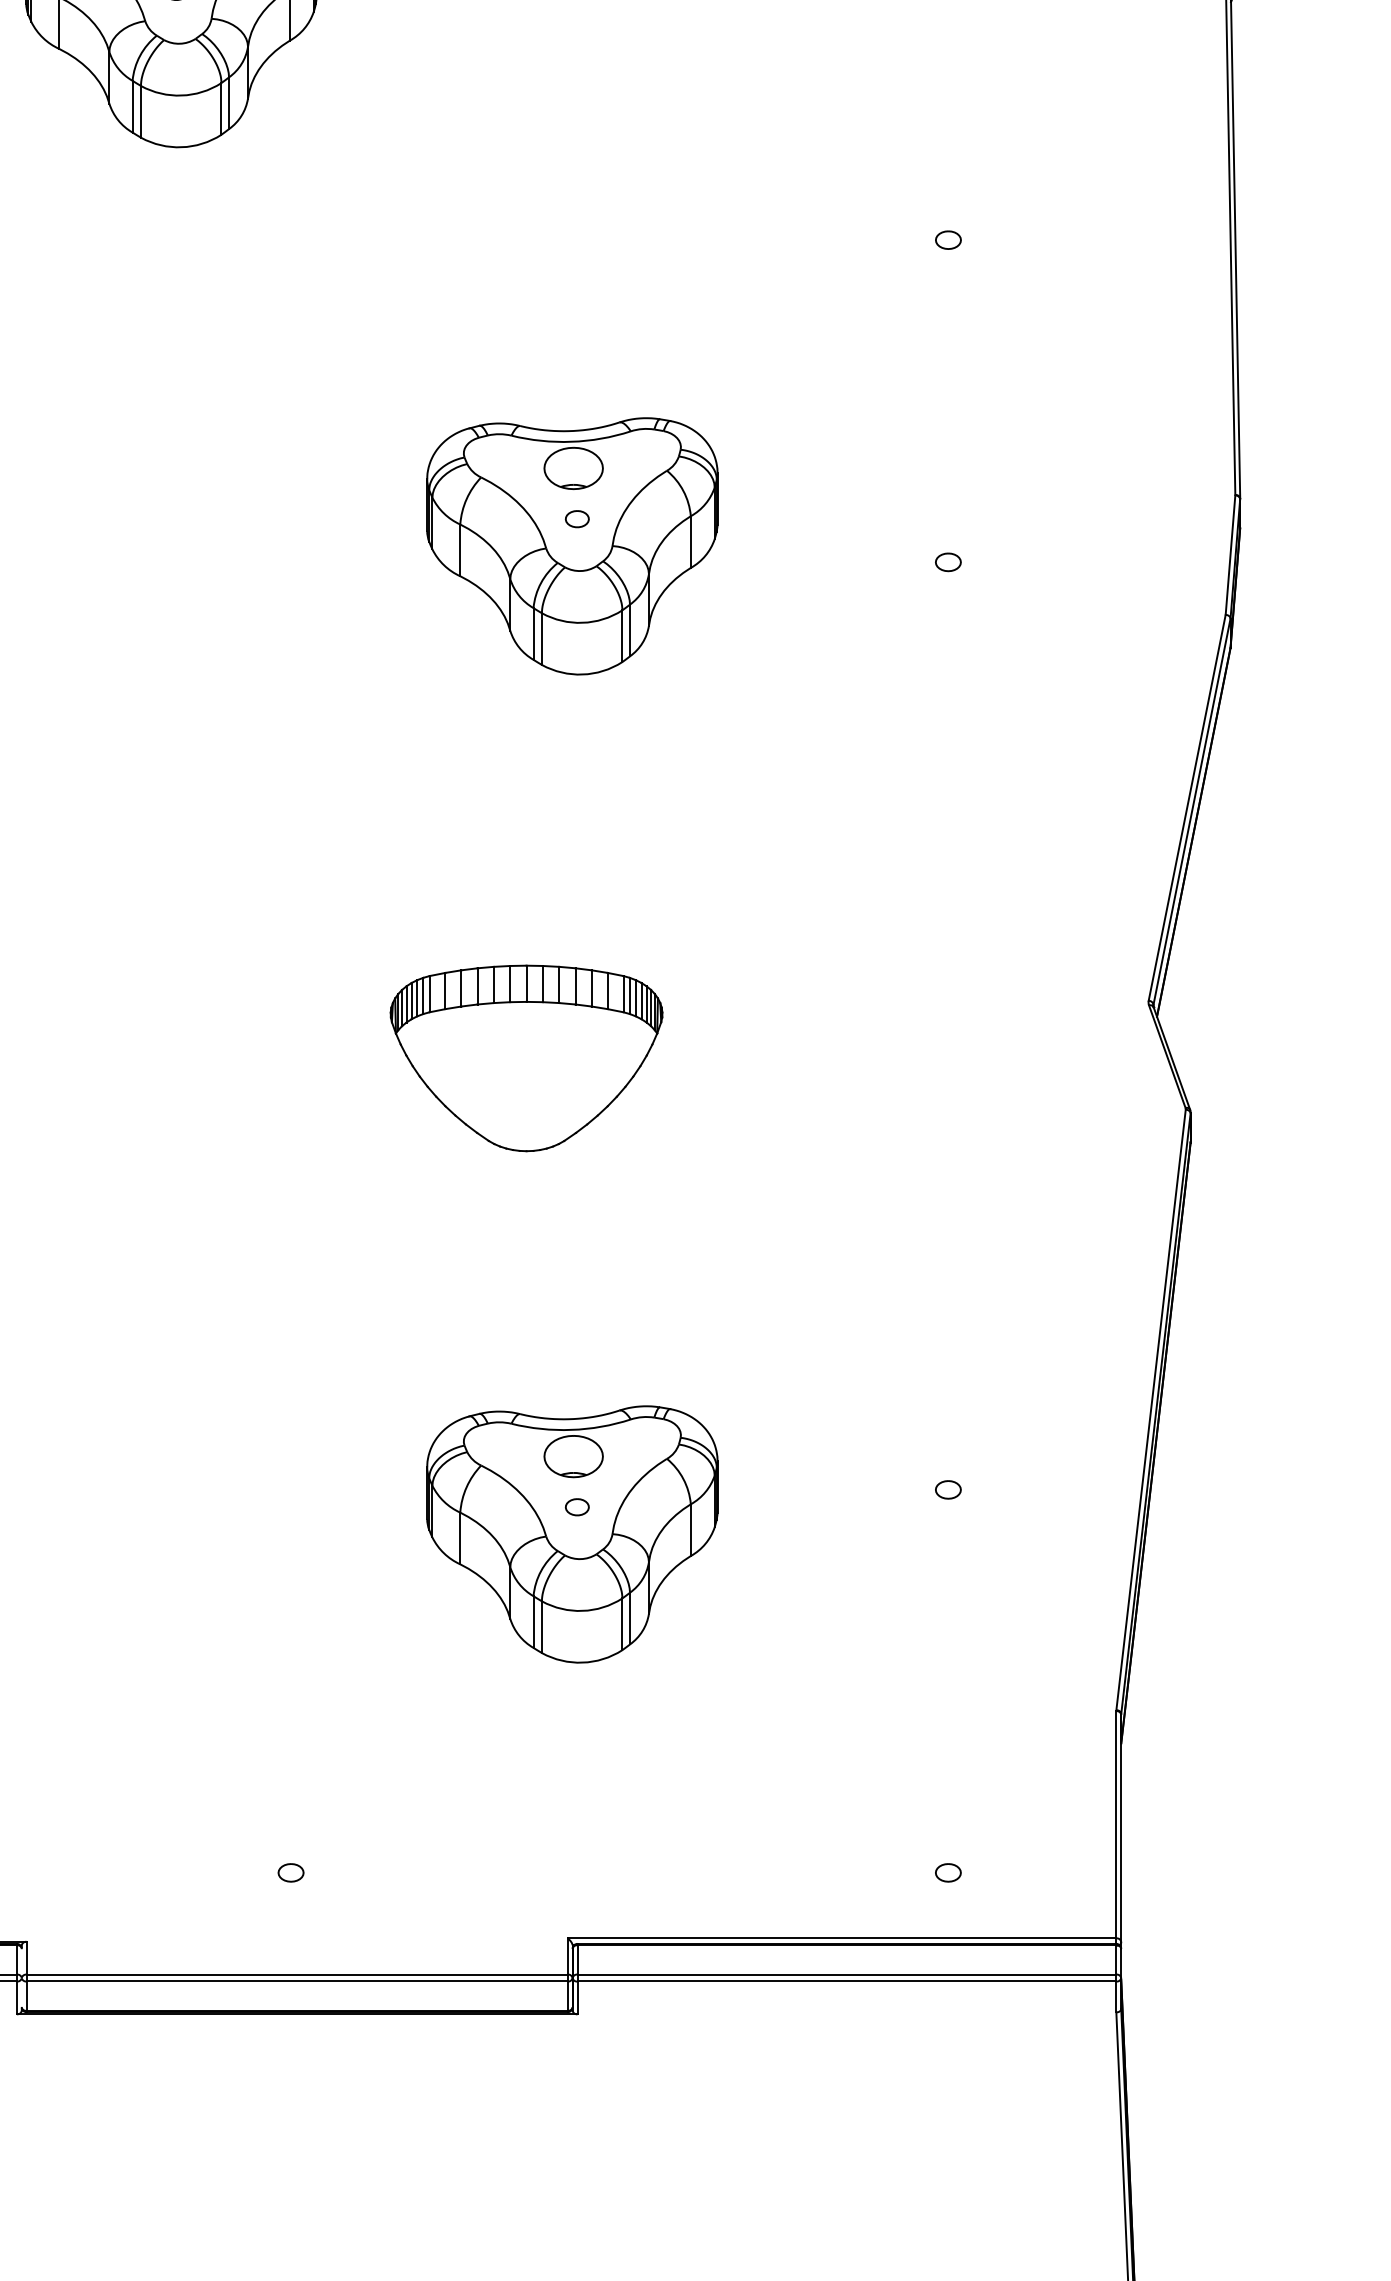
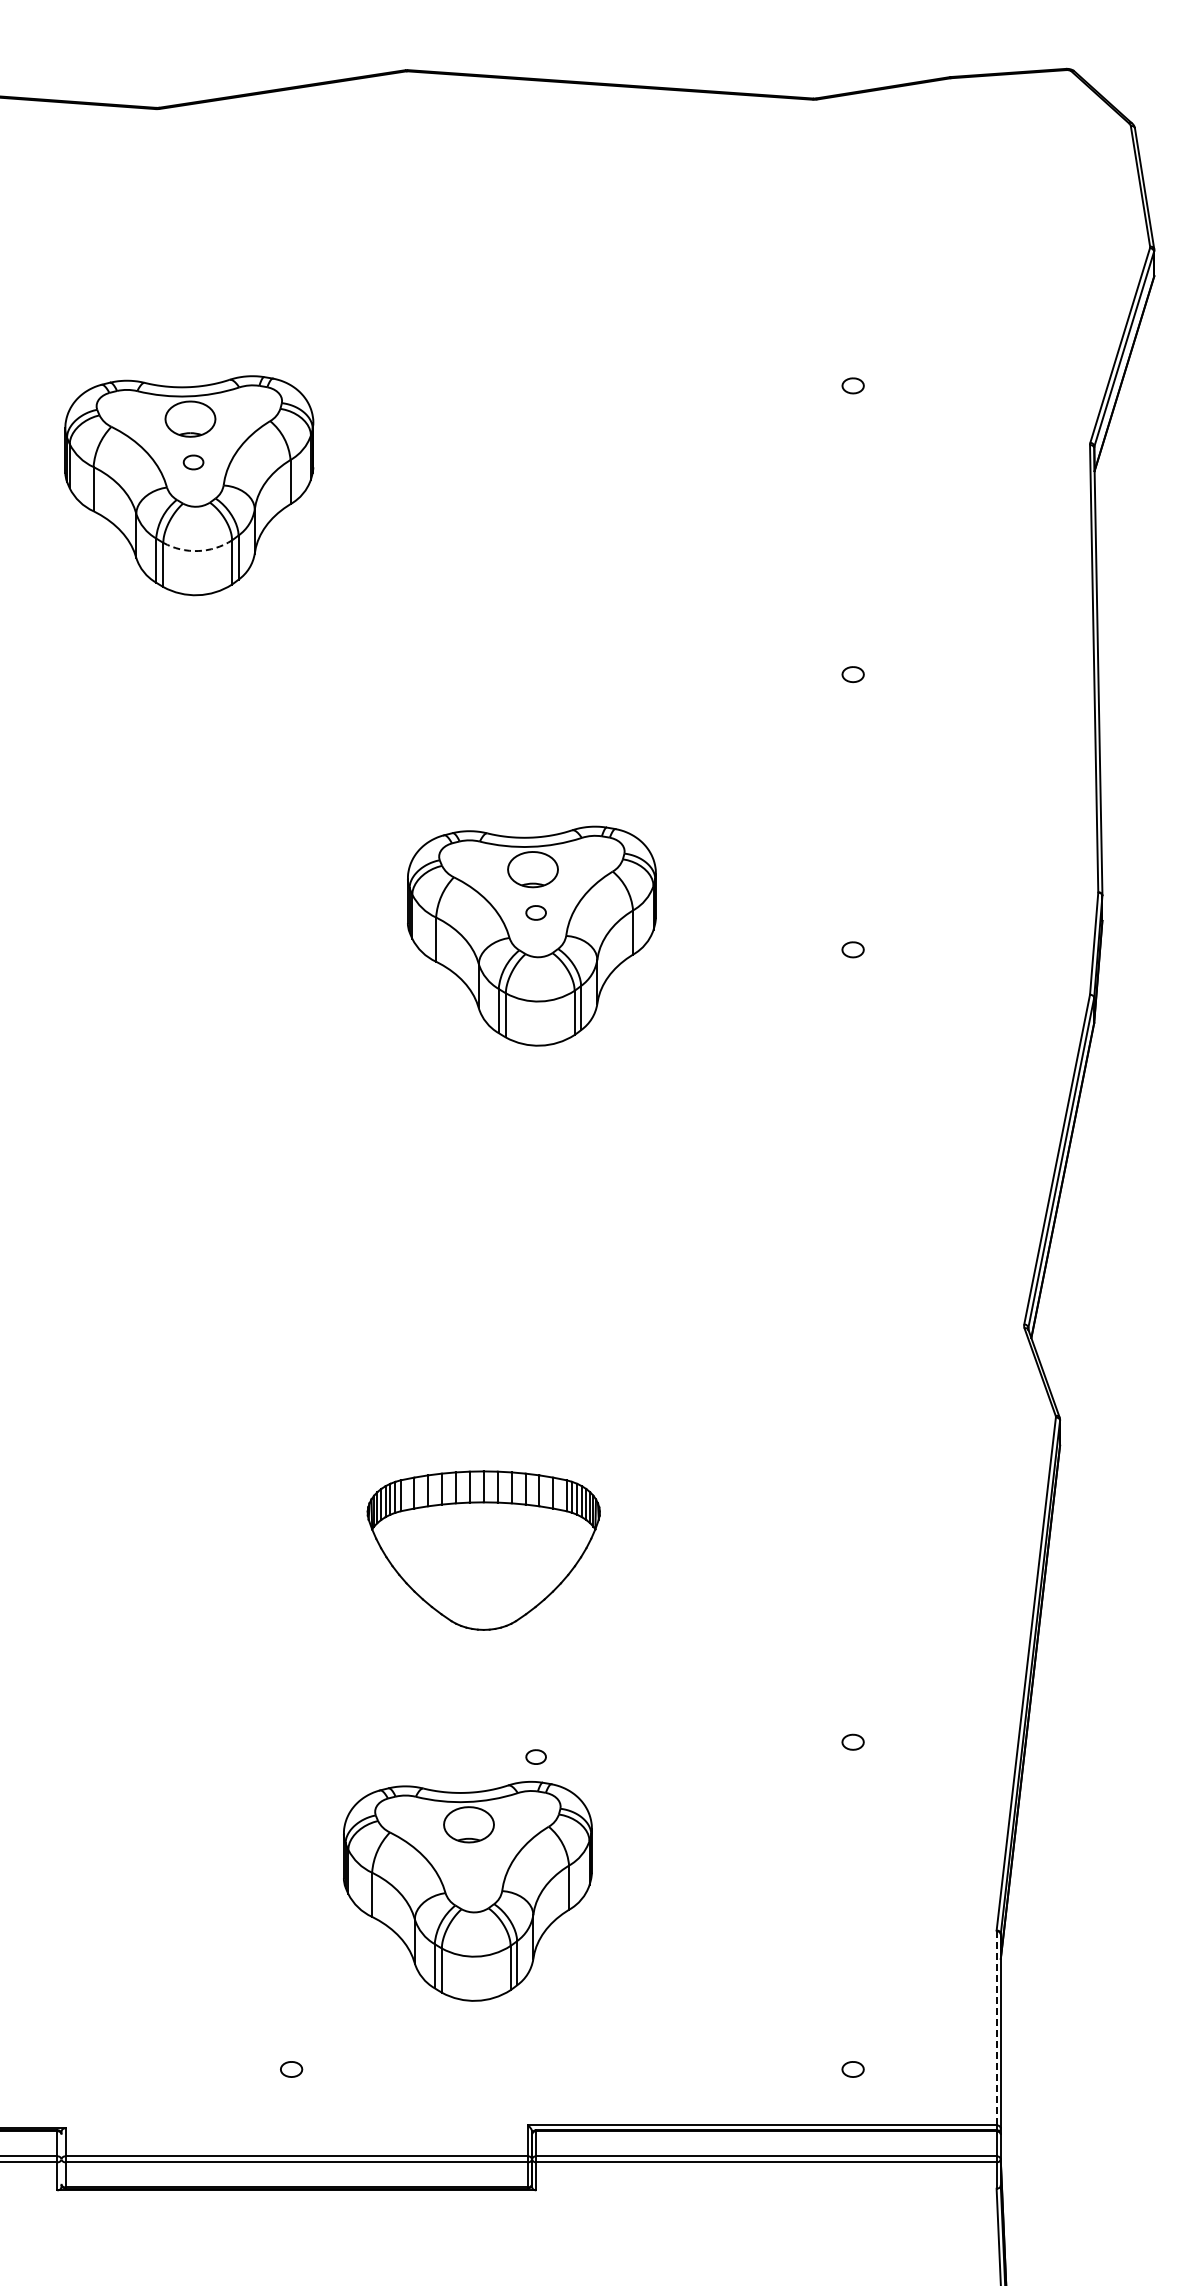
arc: (182, 96) -> (198, 551), solid -> dashed
part: (526, 1058) -> (483, 1550), moved
part: (571, 1534) -> (467, 1891), moved
line: (1116, 1824) -> (996, 2028), solid -> dashed

